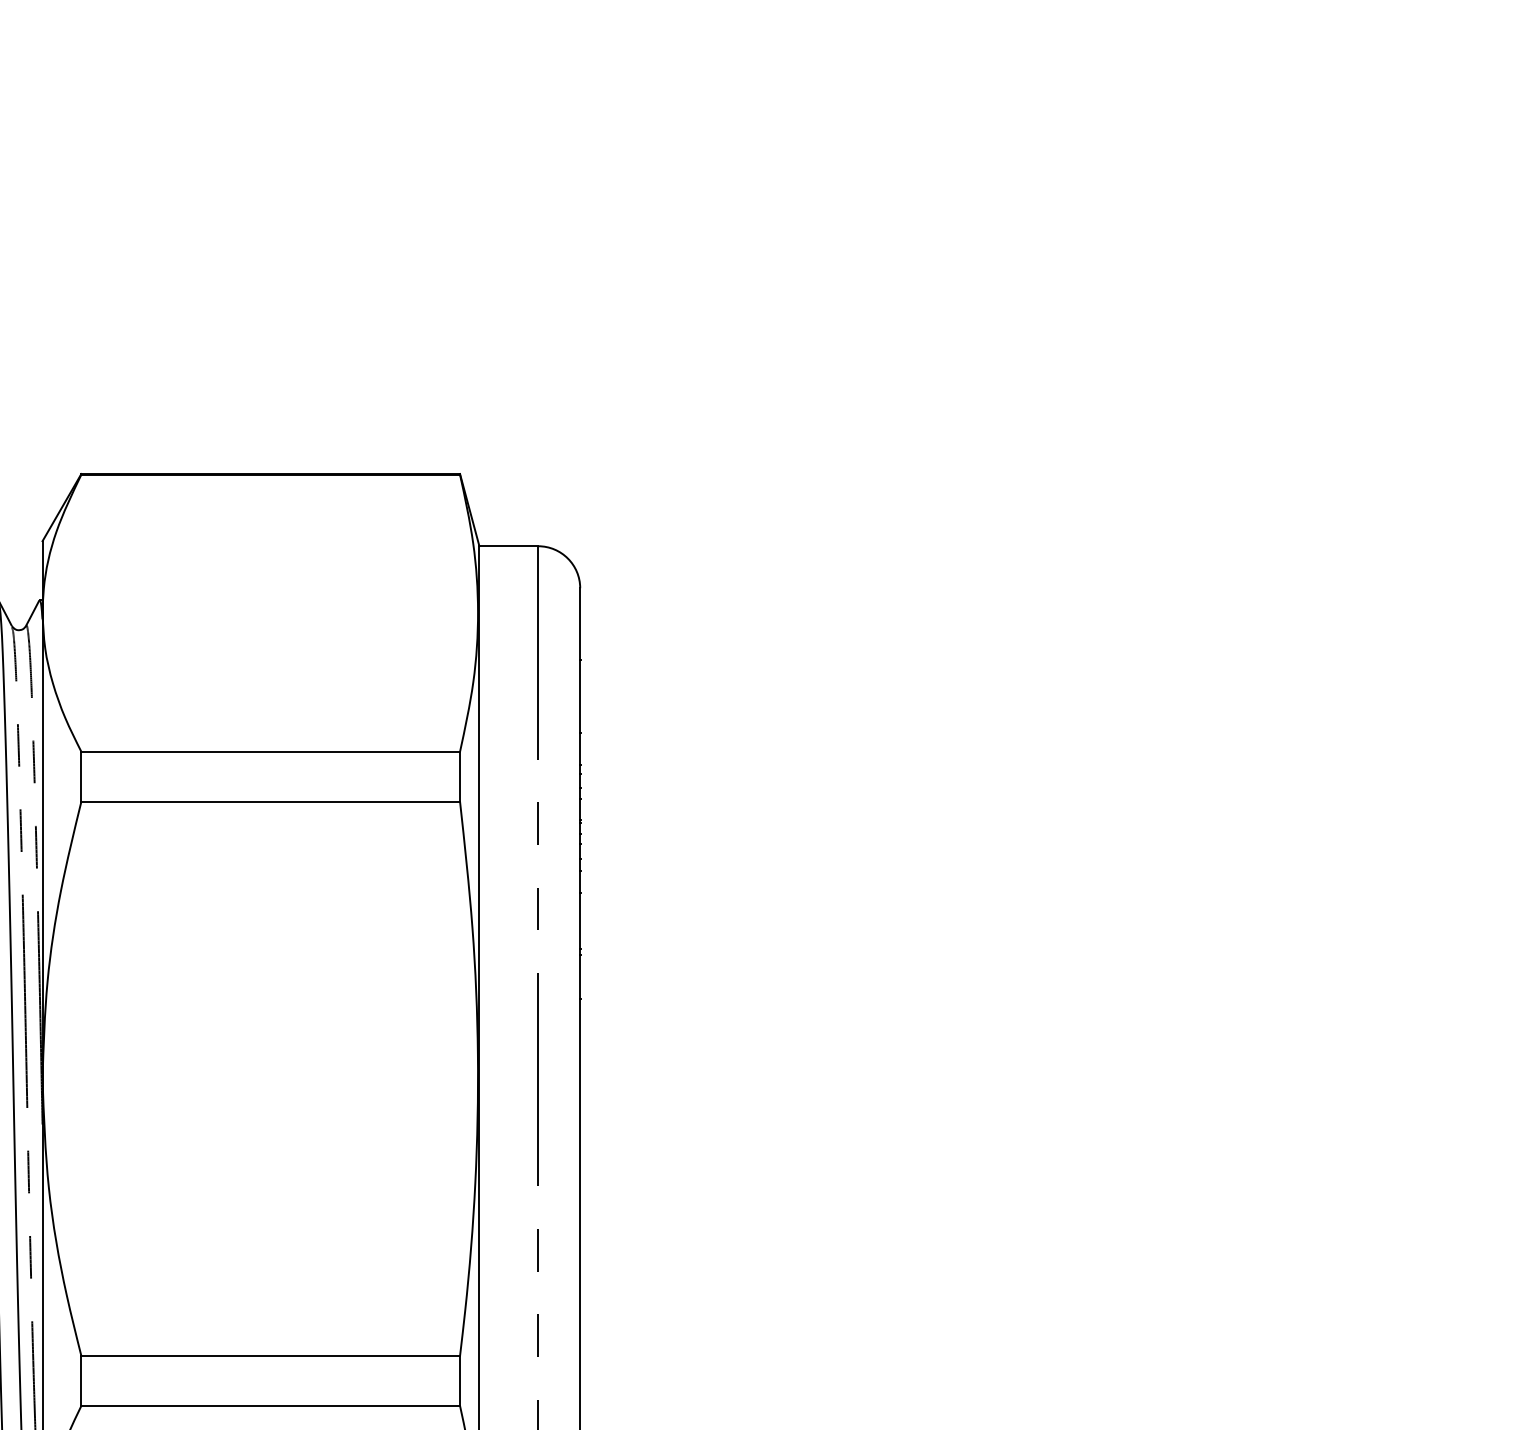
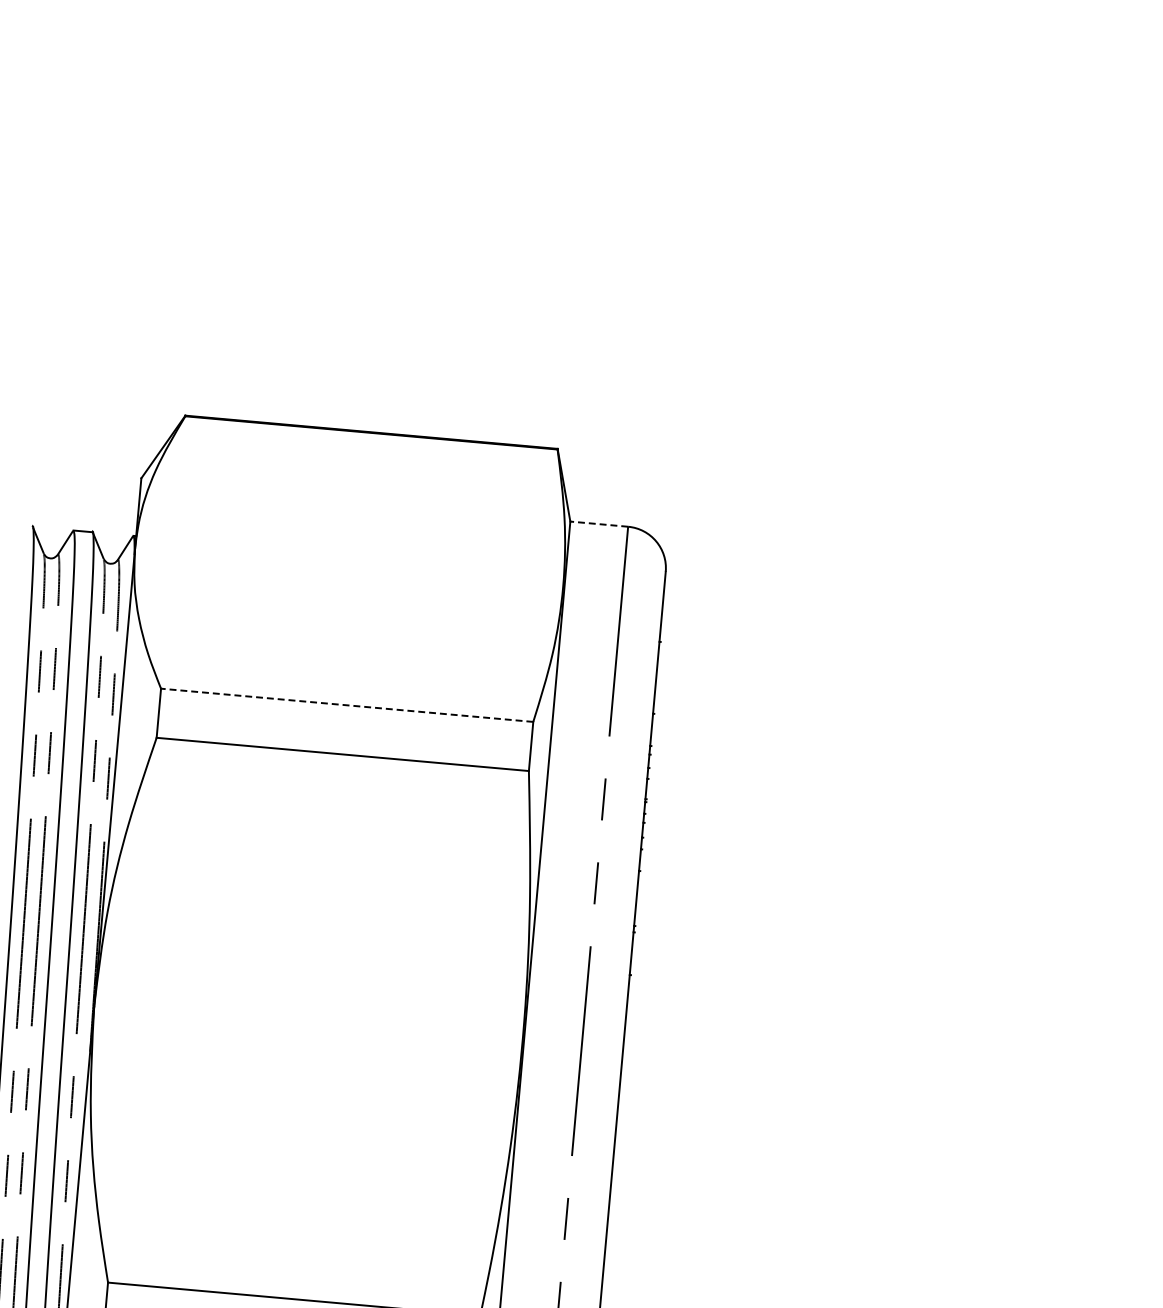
line: (508, 546) -> (598, 524), solid -> dashed
line: (270, 751) -> (346, 705), solid -> dashed

